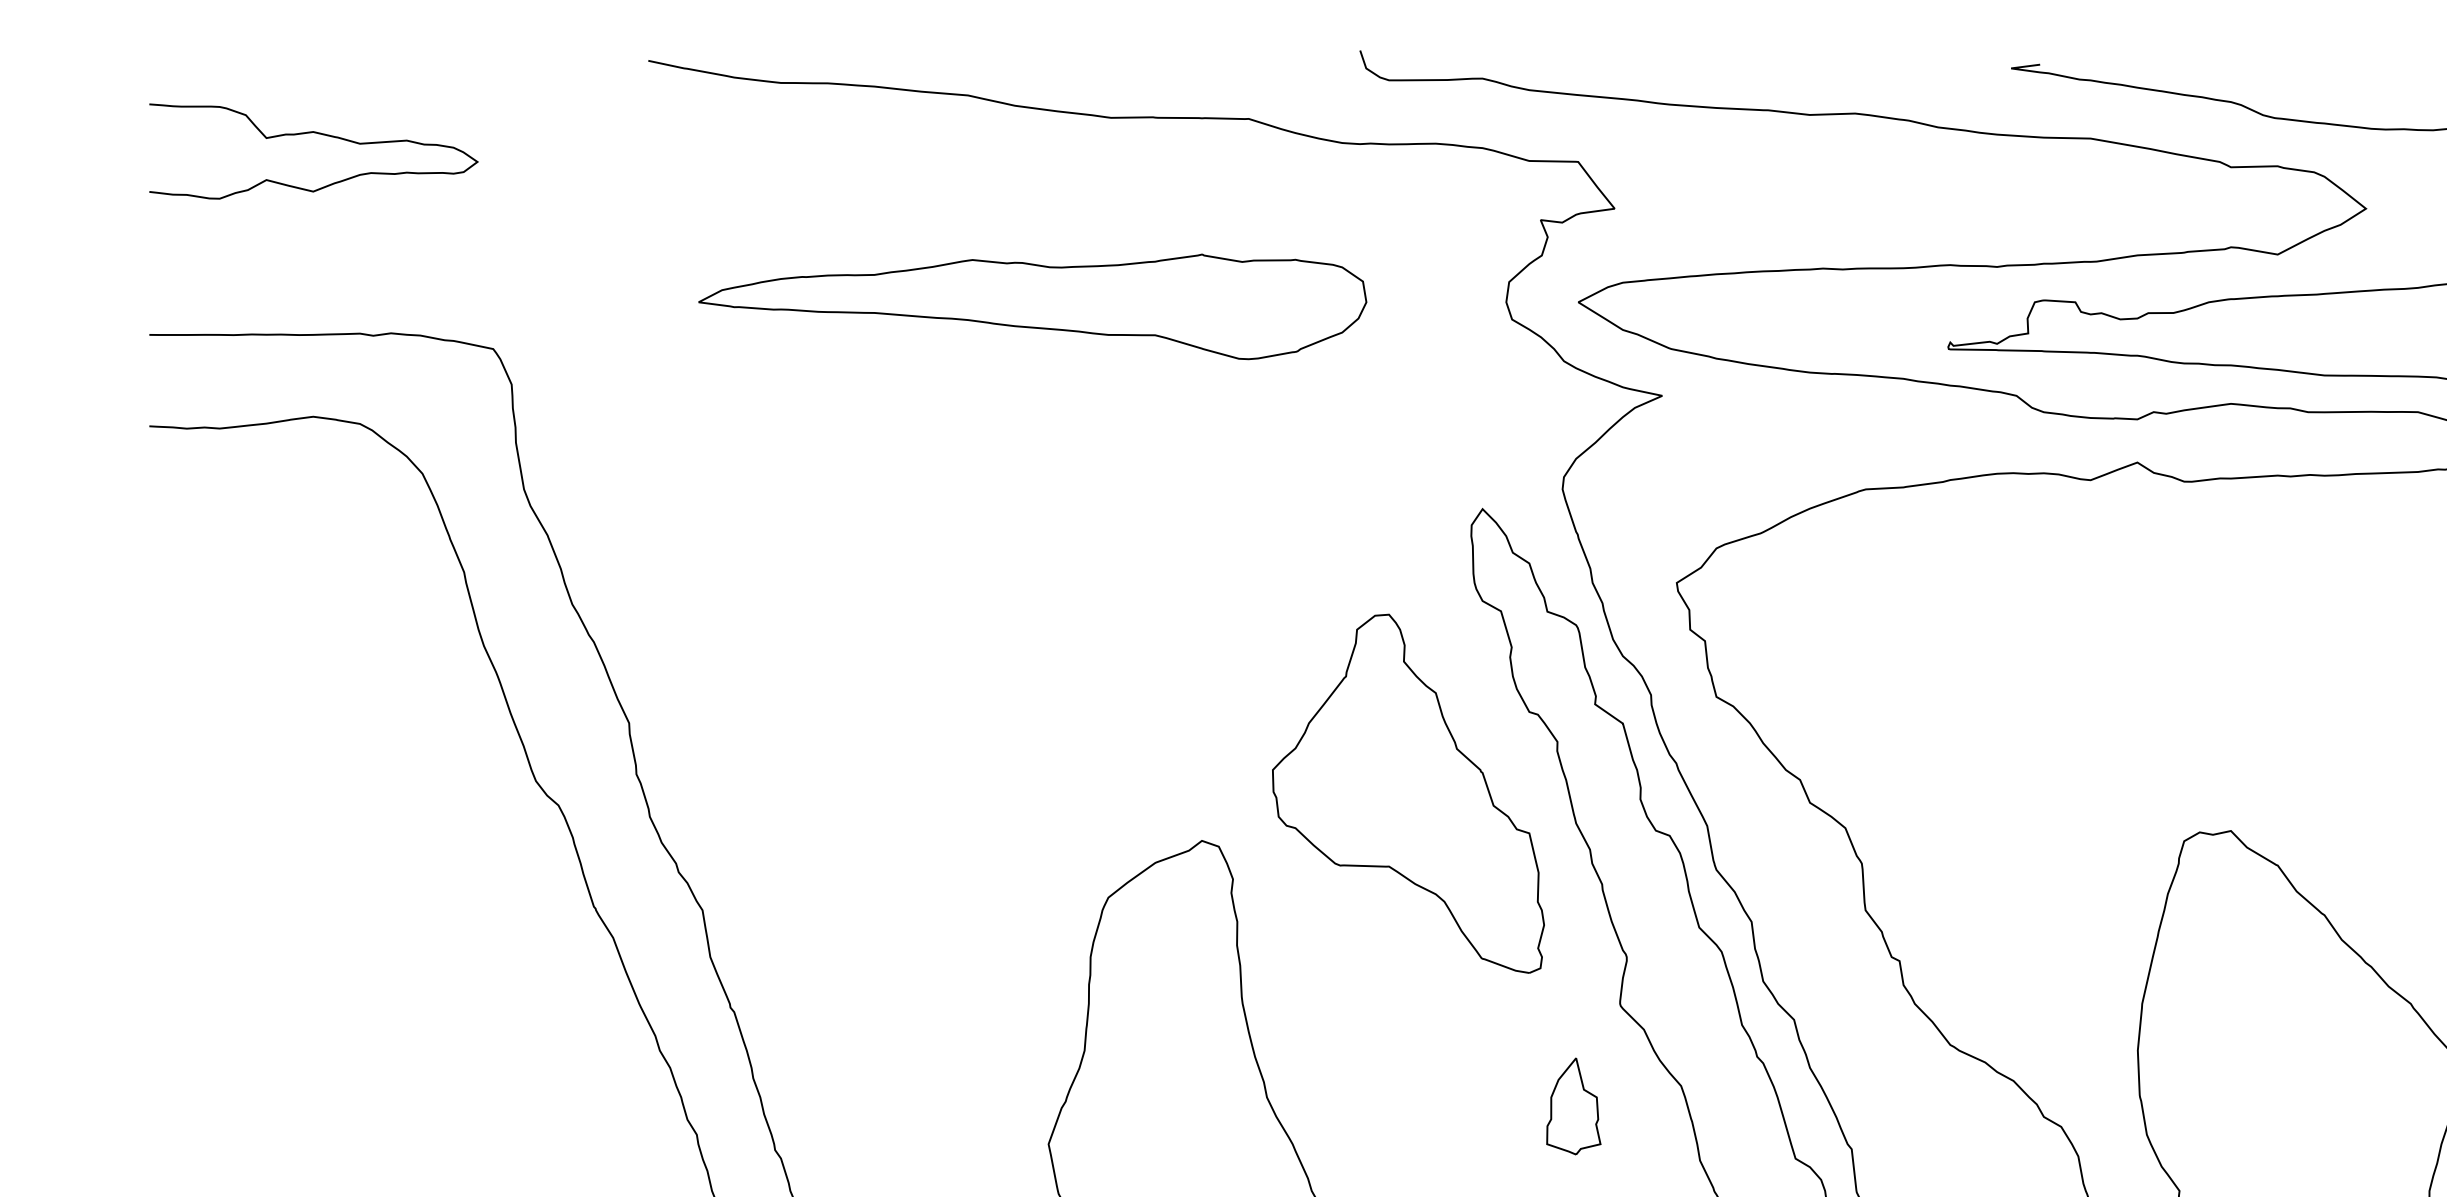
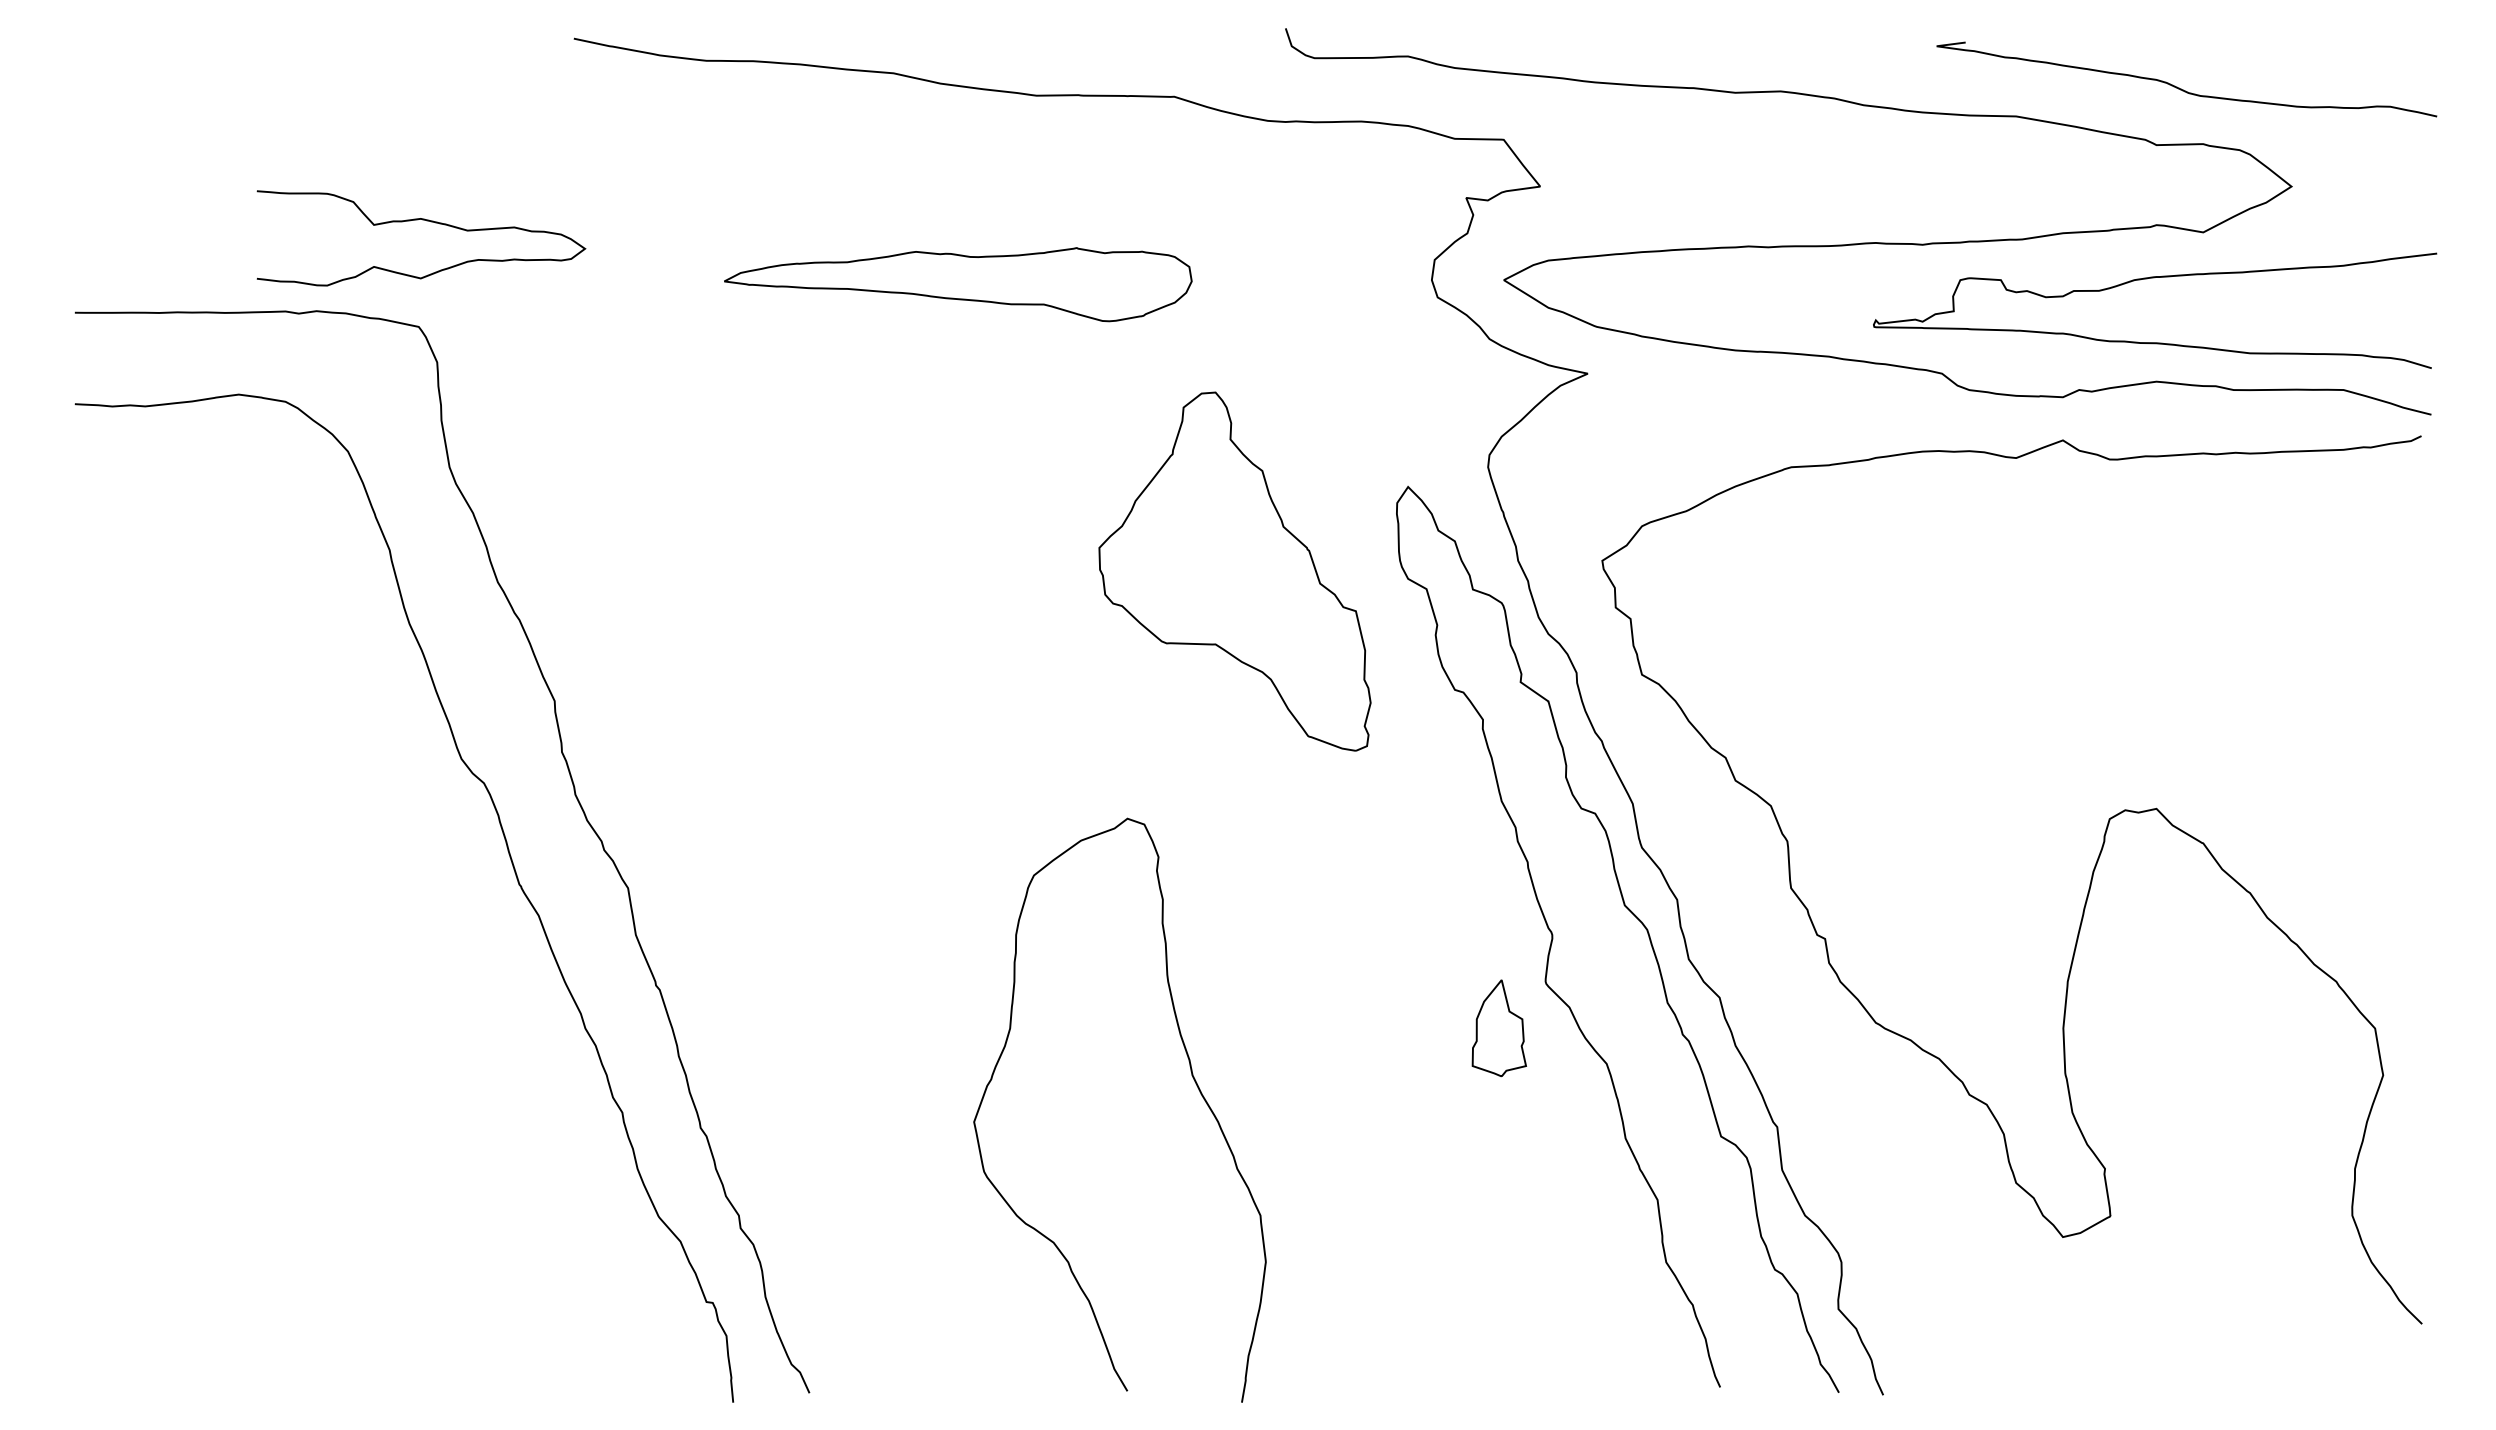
curve: (318, 134) -> (426, 221), moved
part: (1031, 306) -> (957, 284), size x0.7
part: (1407, 793) -> (1234, 571), moved
part: (1572, 1106) -> (1498, 1028), moved

